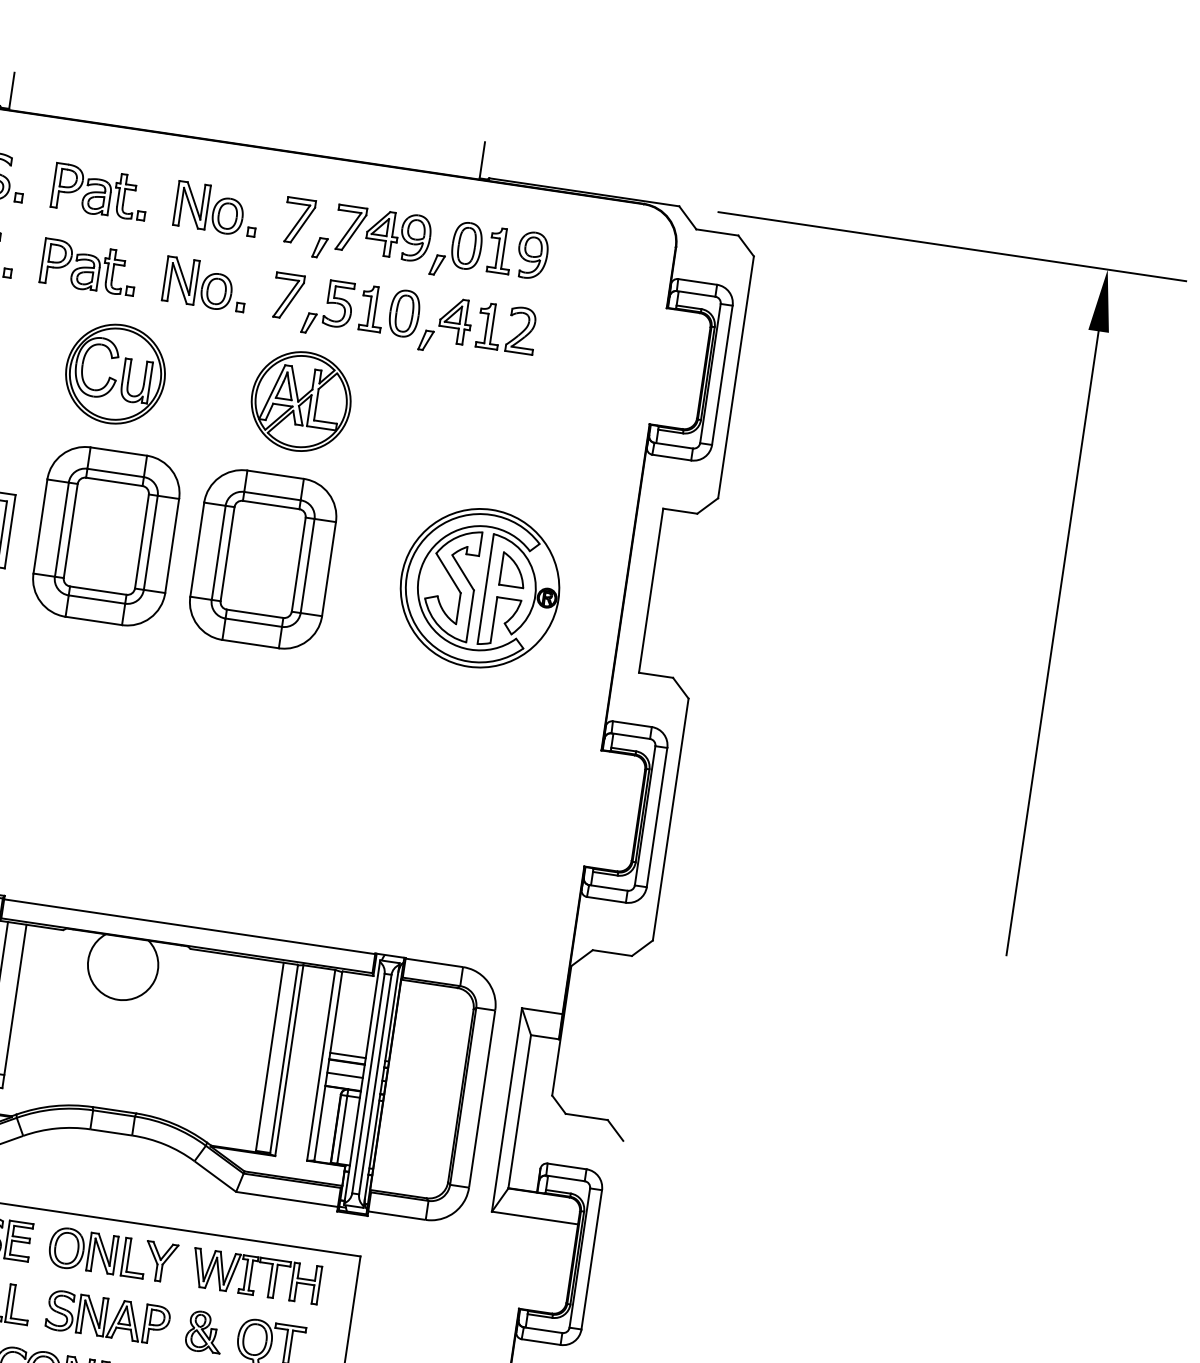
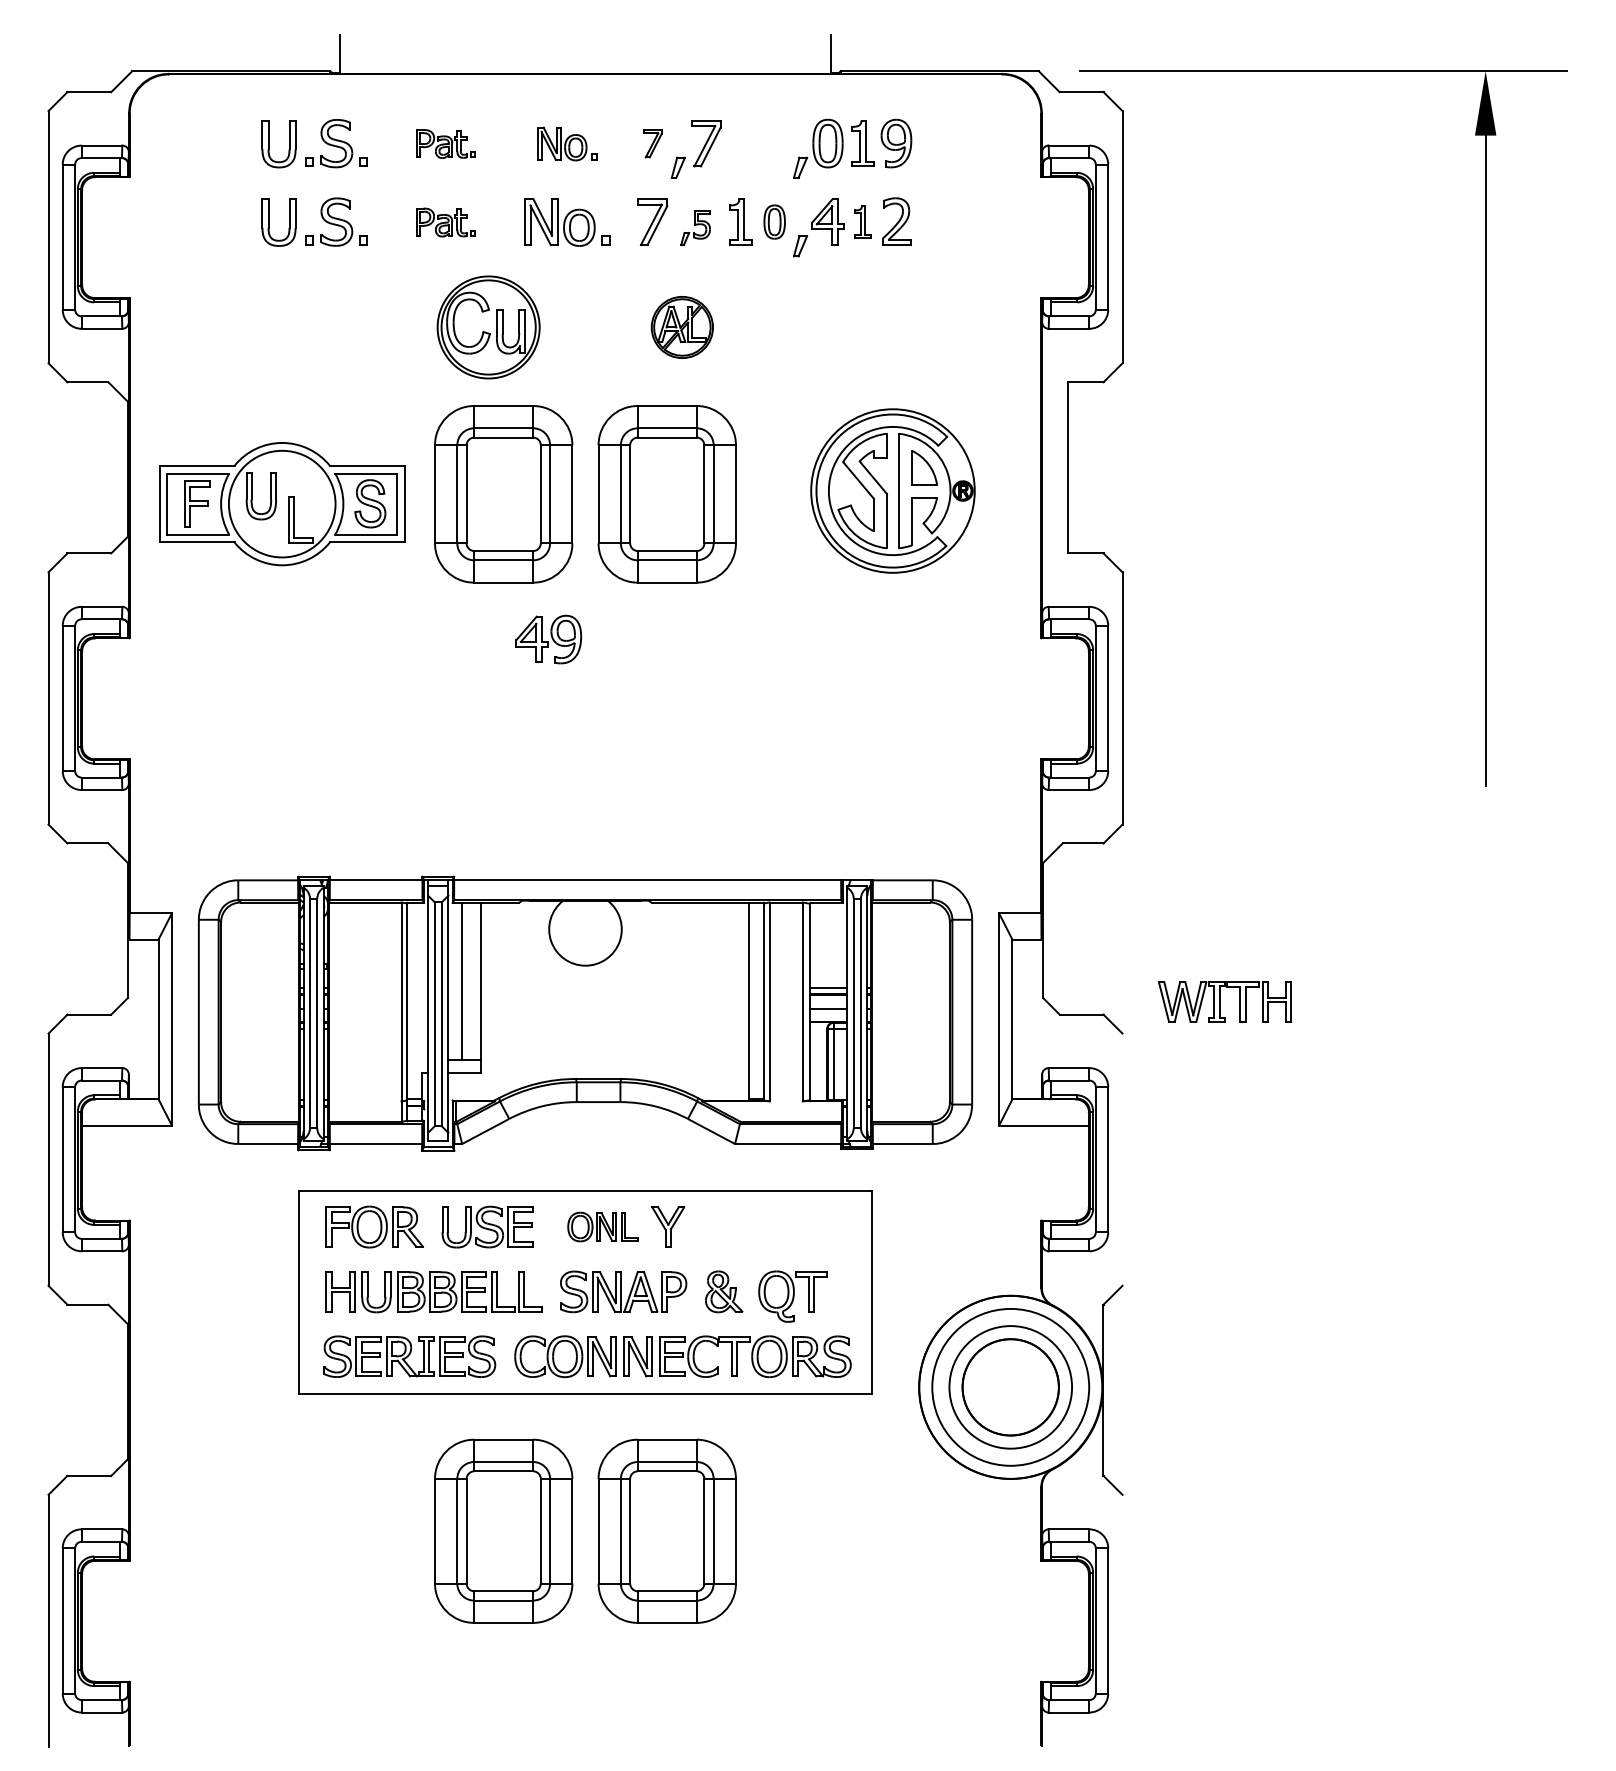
part: (100, 191) -> (445, 143), size x0.6
part: (217, 208) -> (567, 143), size x0.7
part: (298, 220) -> (652, 143), size x0.6
part: (398, 235) -> (548, 639), moved
part: (89, 267) -> (445, 222), size x0.6
part: (328, 307) -> (695, 227), size x0.6
part: (404, 313) -> (774, 221), size x0.7
part: (488, 325) -> (862, 221), size x0.7
part: (301, 401) -> (682, 327), size x0.6
part: (97, 1252) -> (602, 1226), size x0.7
part: (255, 1275) -> (1224, 1001), moved

